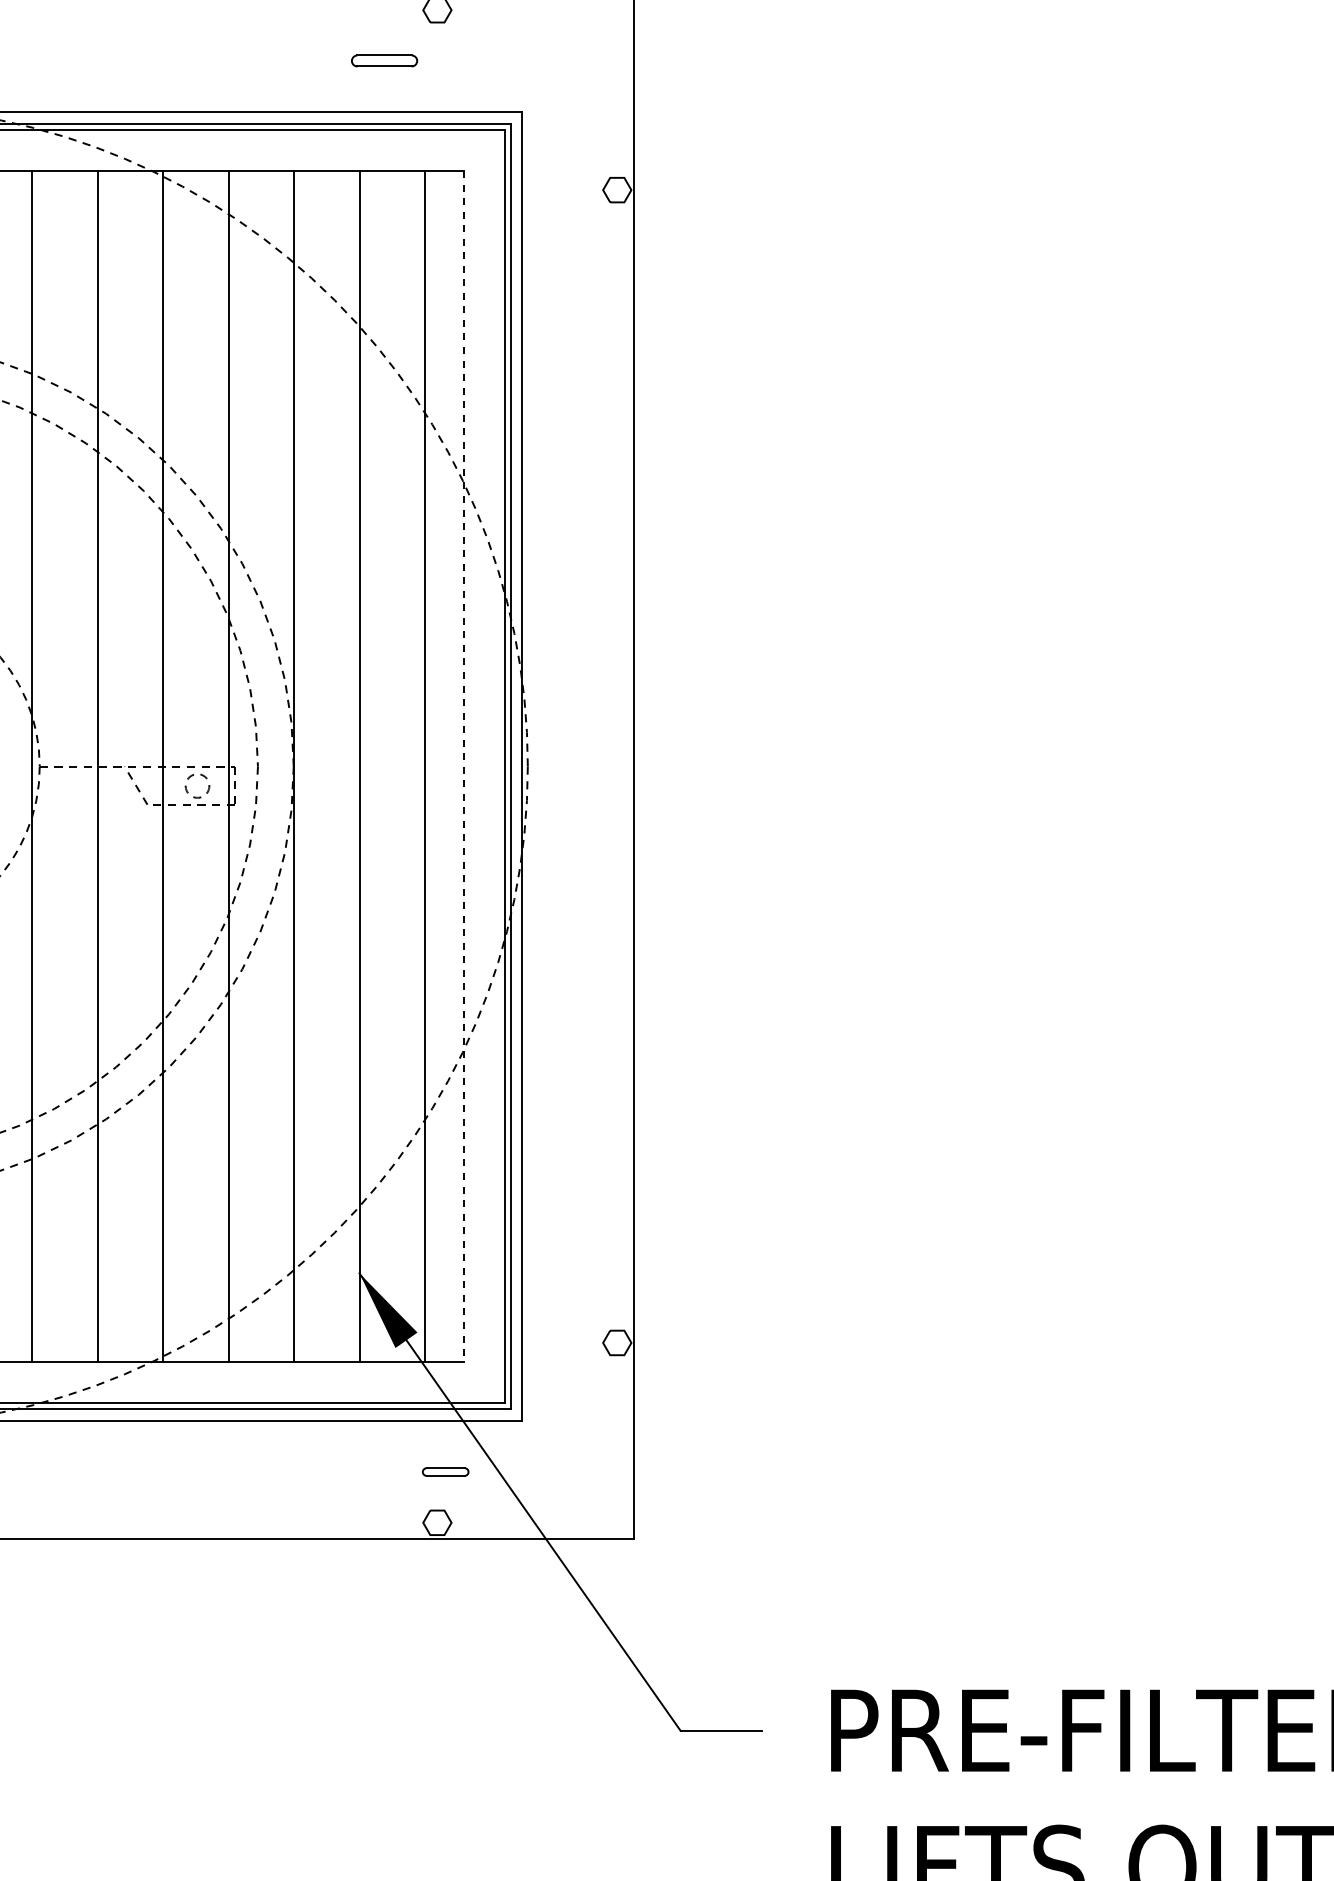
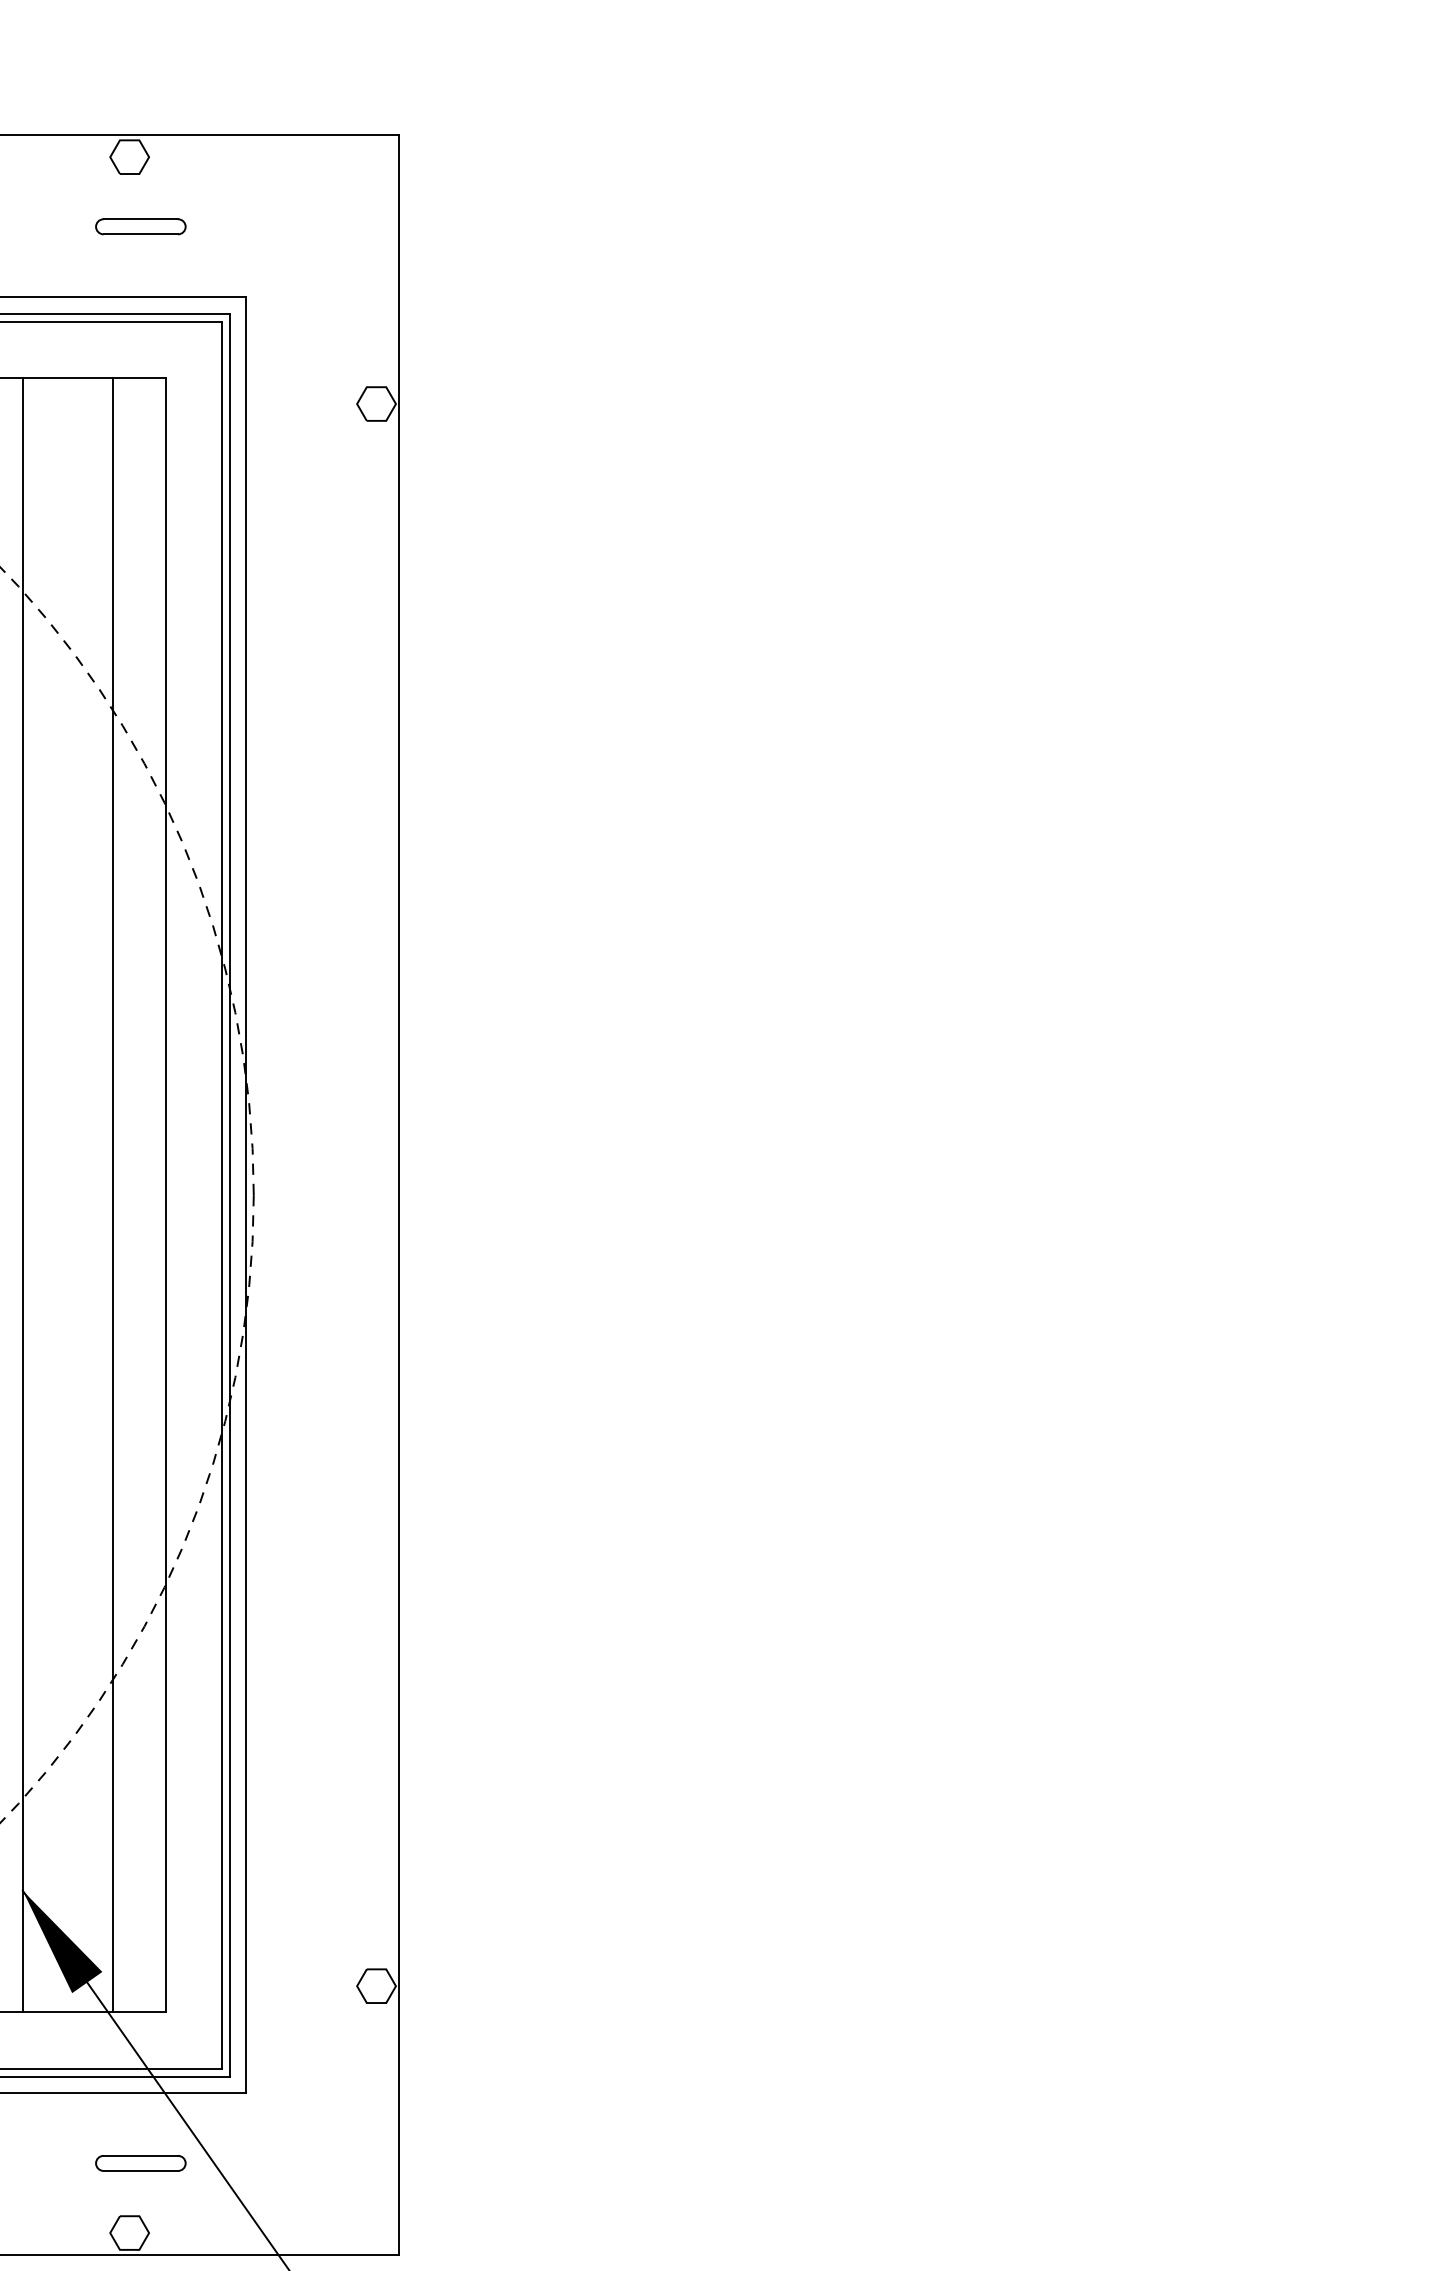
part: (384, 60) -> (140, 226), moved
line: (463, 766) -> (165, 1195), dashed -> solid
part: (445, 1471) -> (140, 2162), size x1.43

